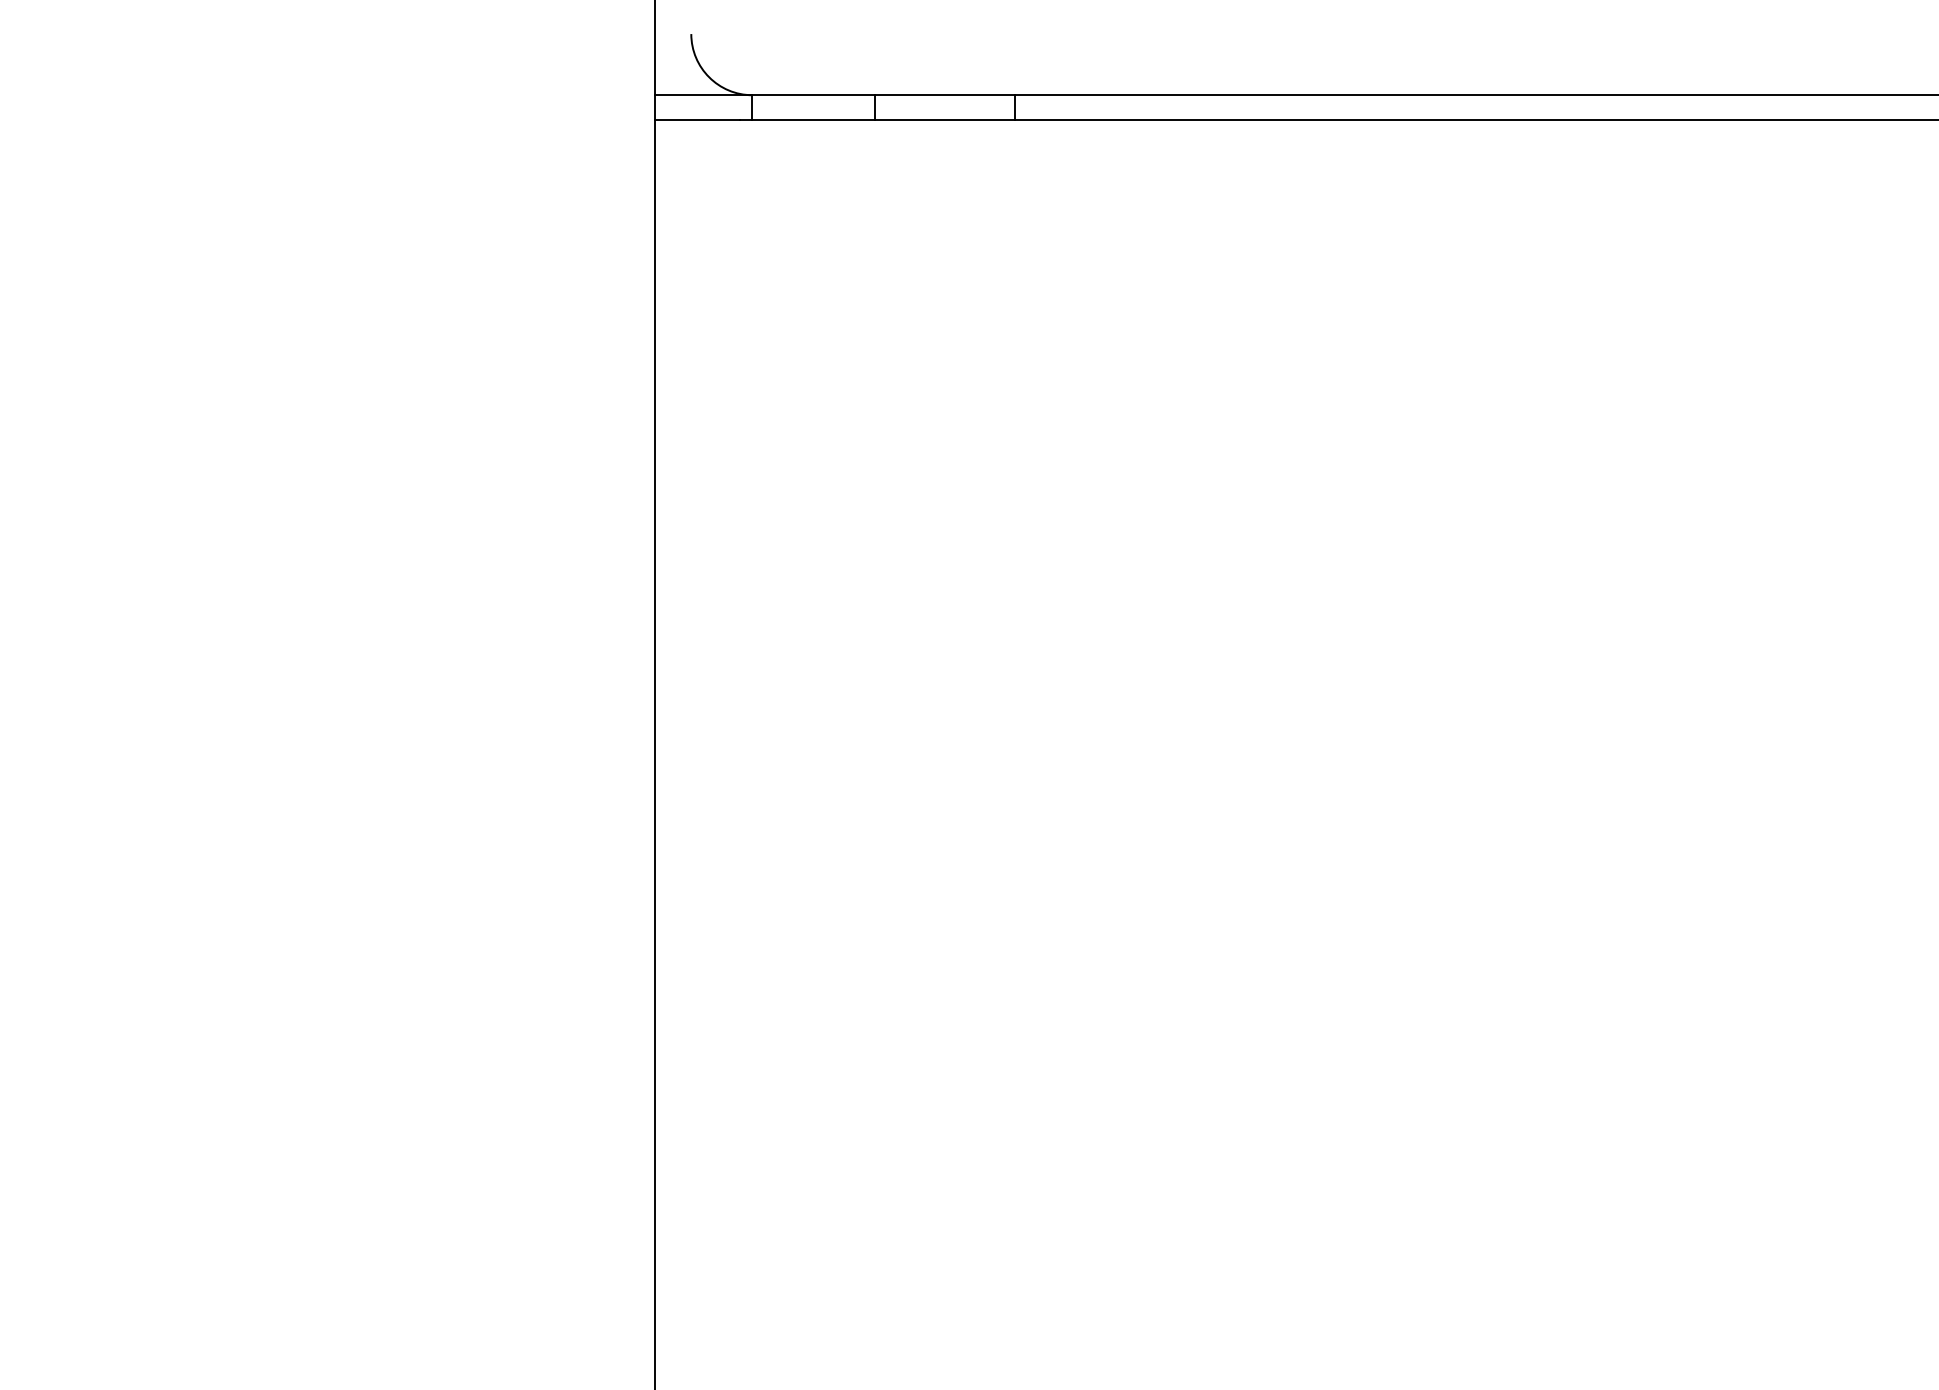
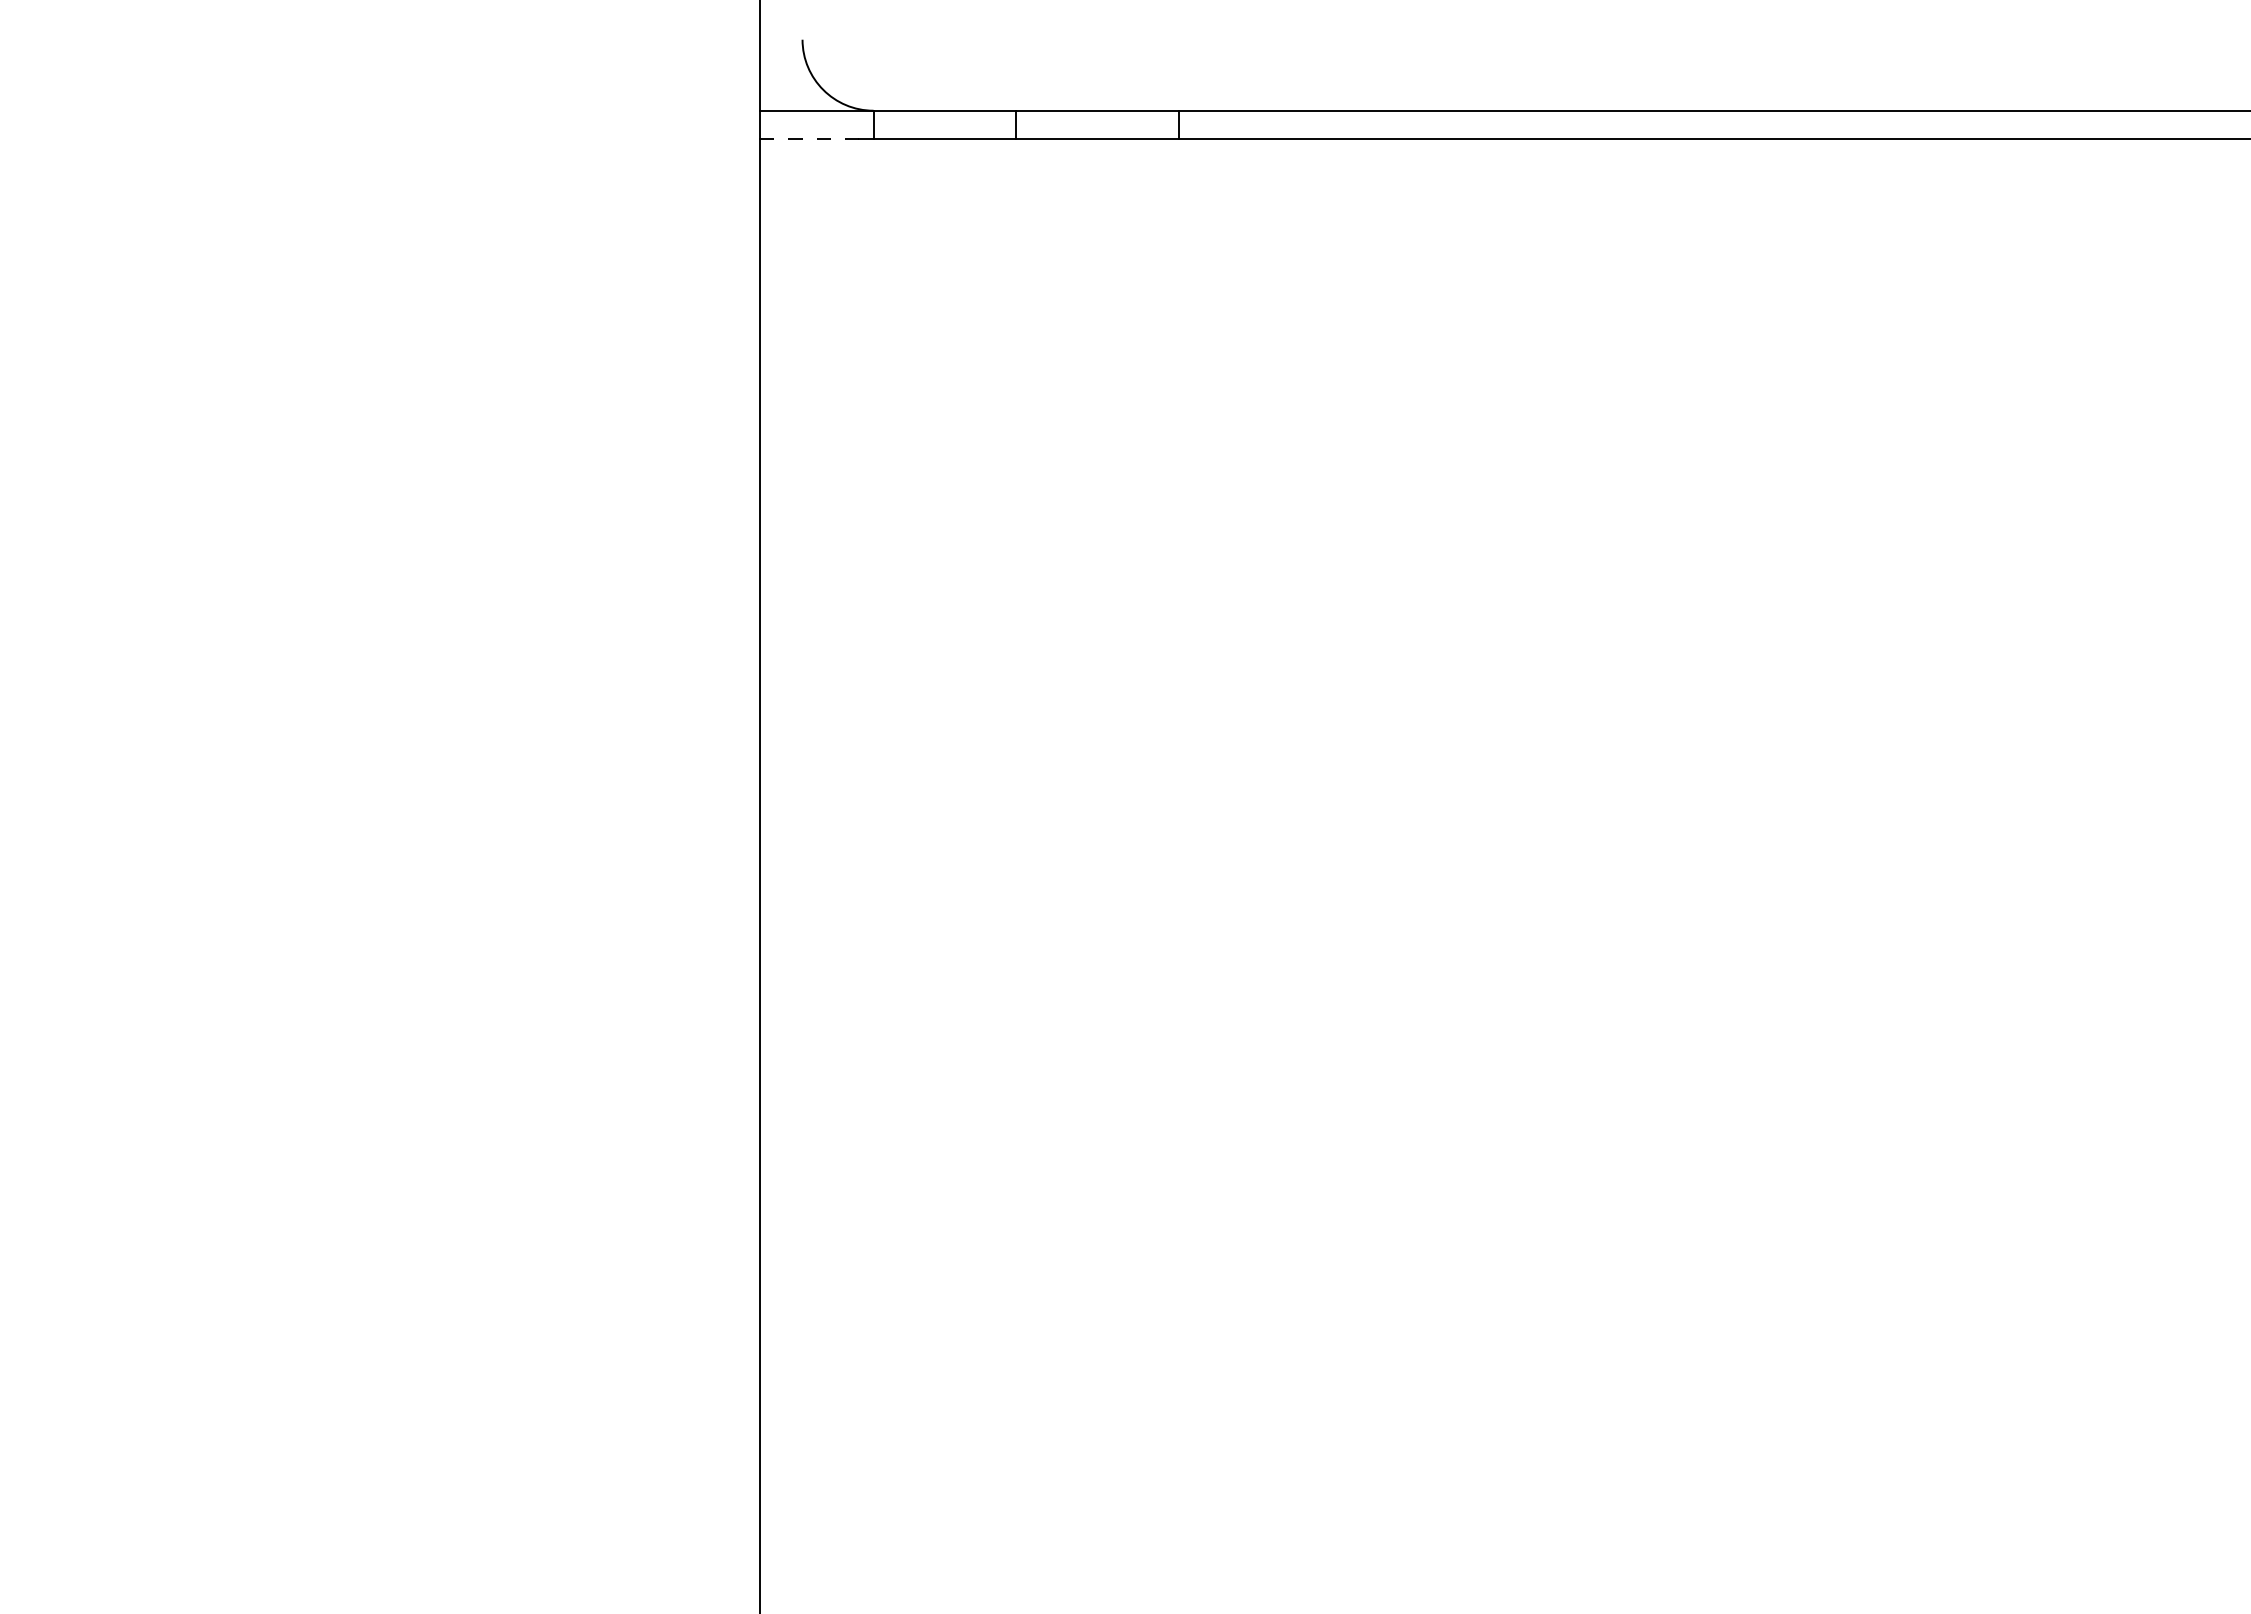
line: (697, 120) -> (809, 139), solid -> dashed

